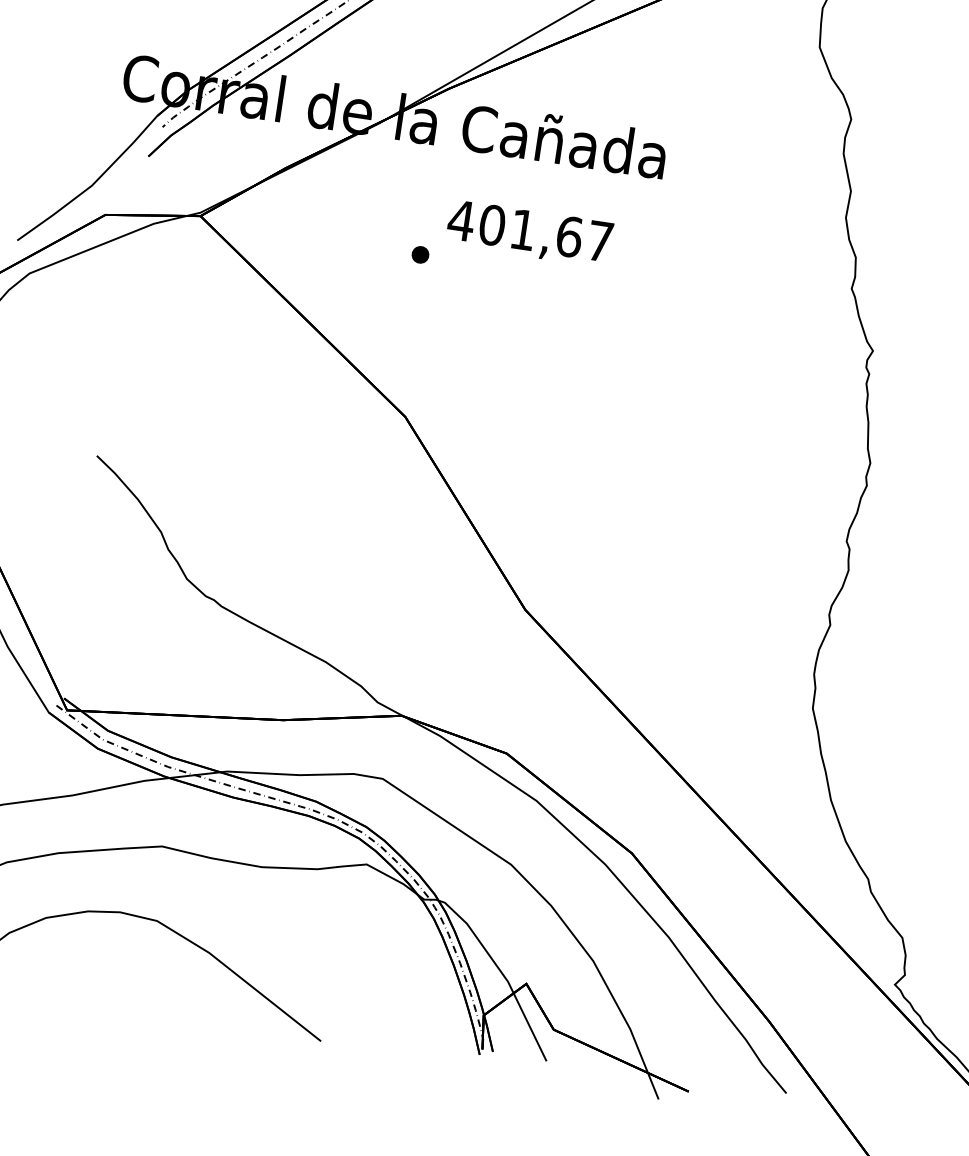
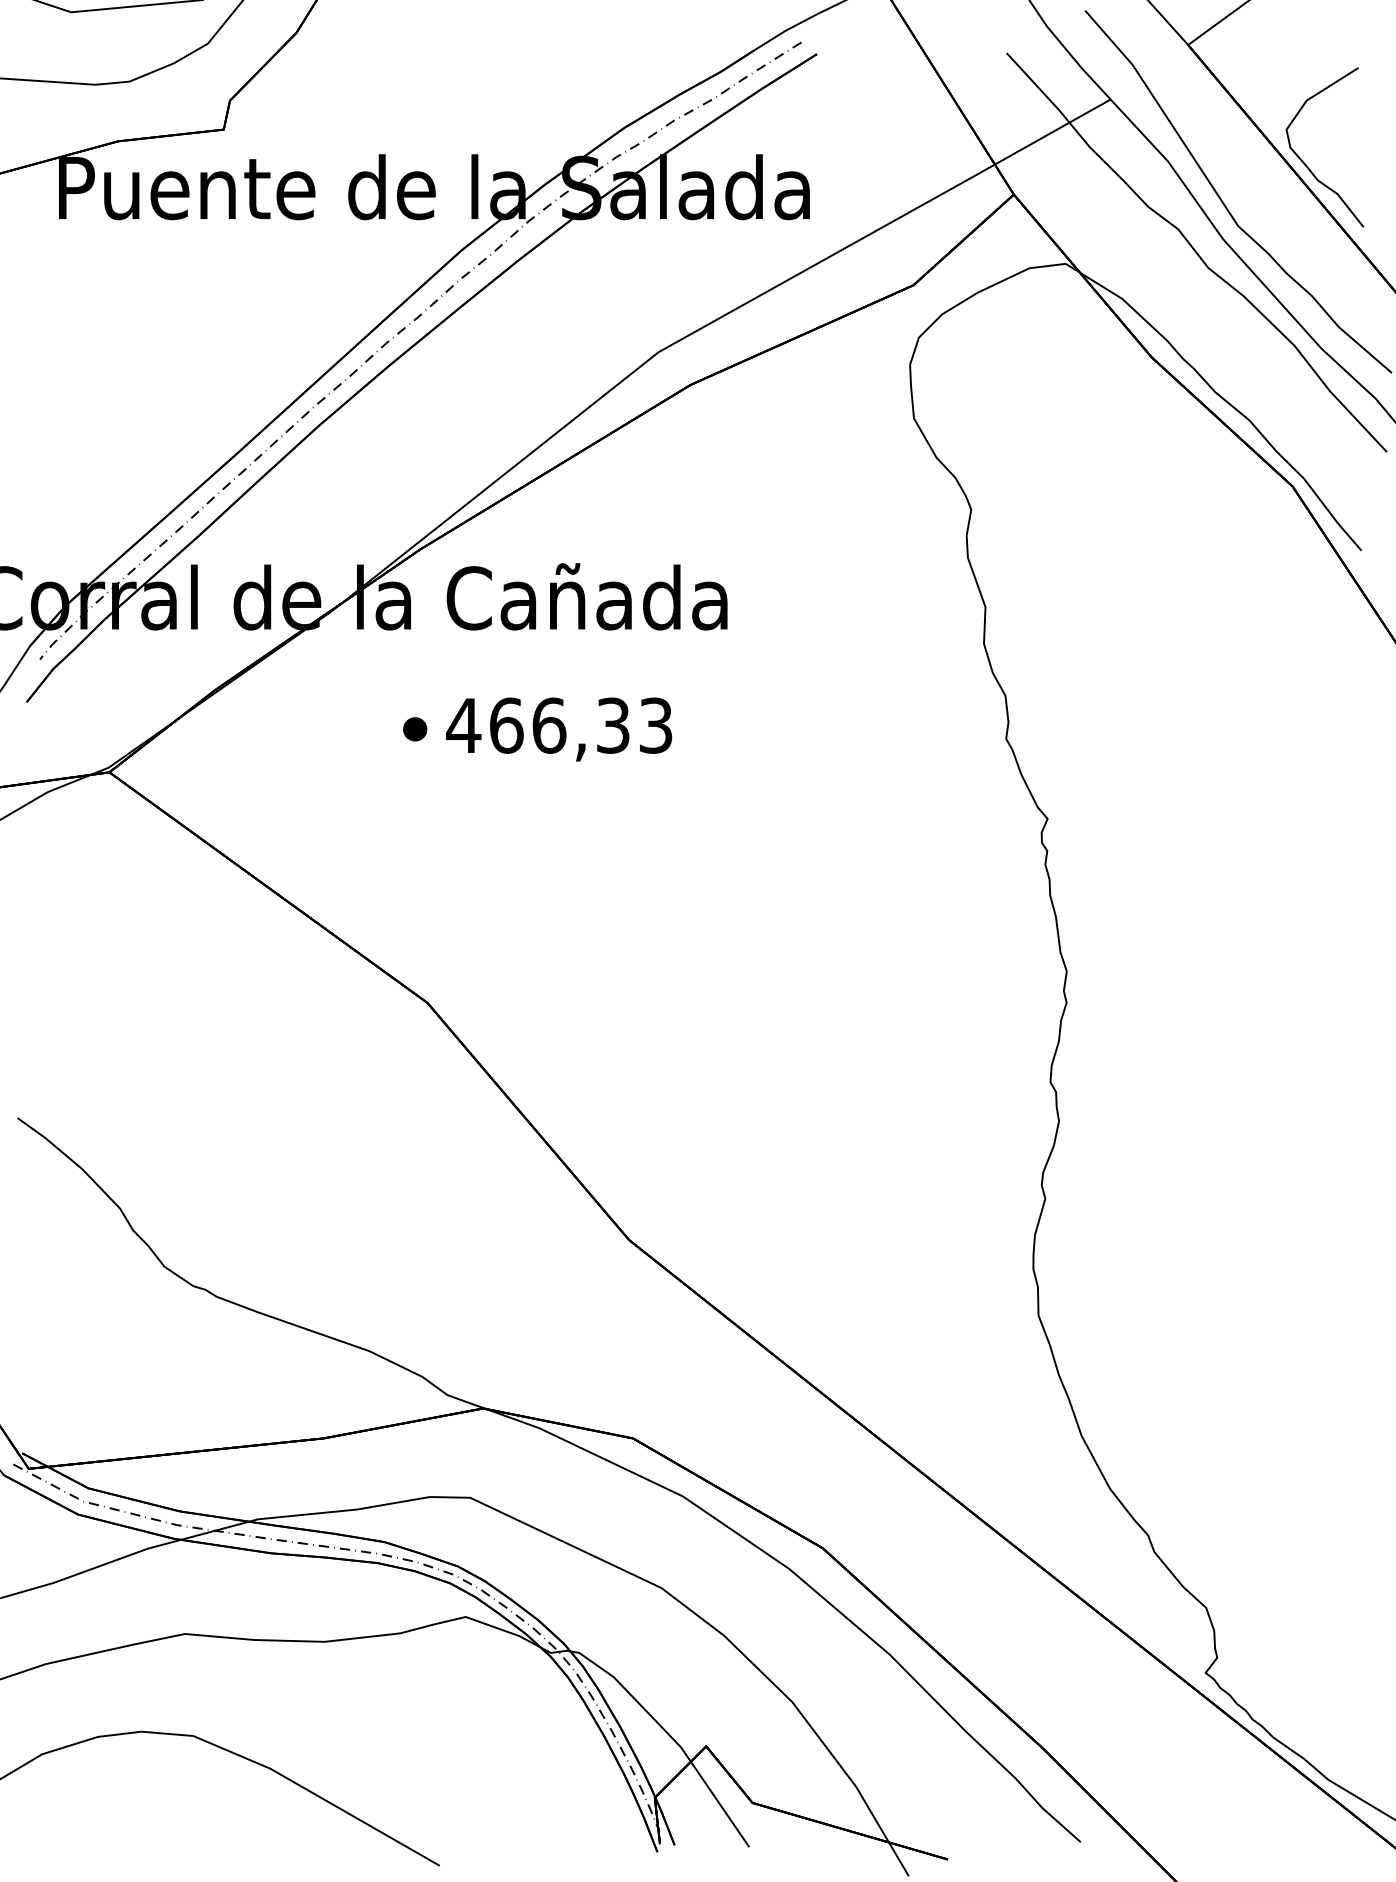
text: (545, 233) -> (580, 725), 401,67 -> 466,33
part: (420, 255) -> (415, 729), moved

